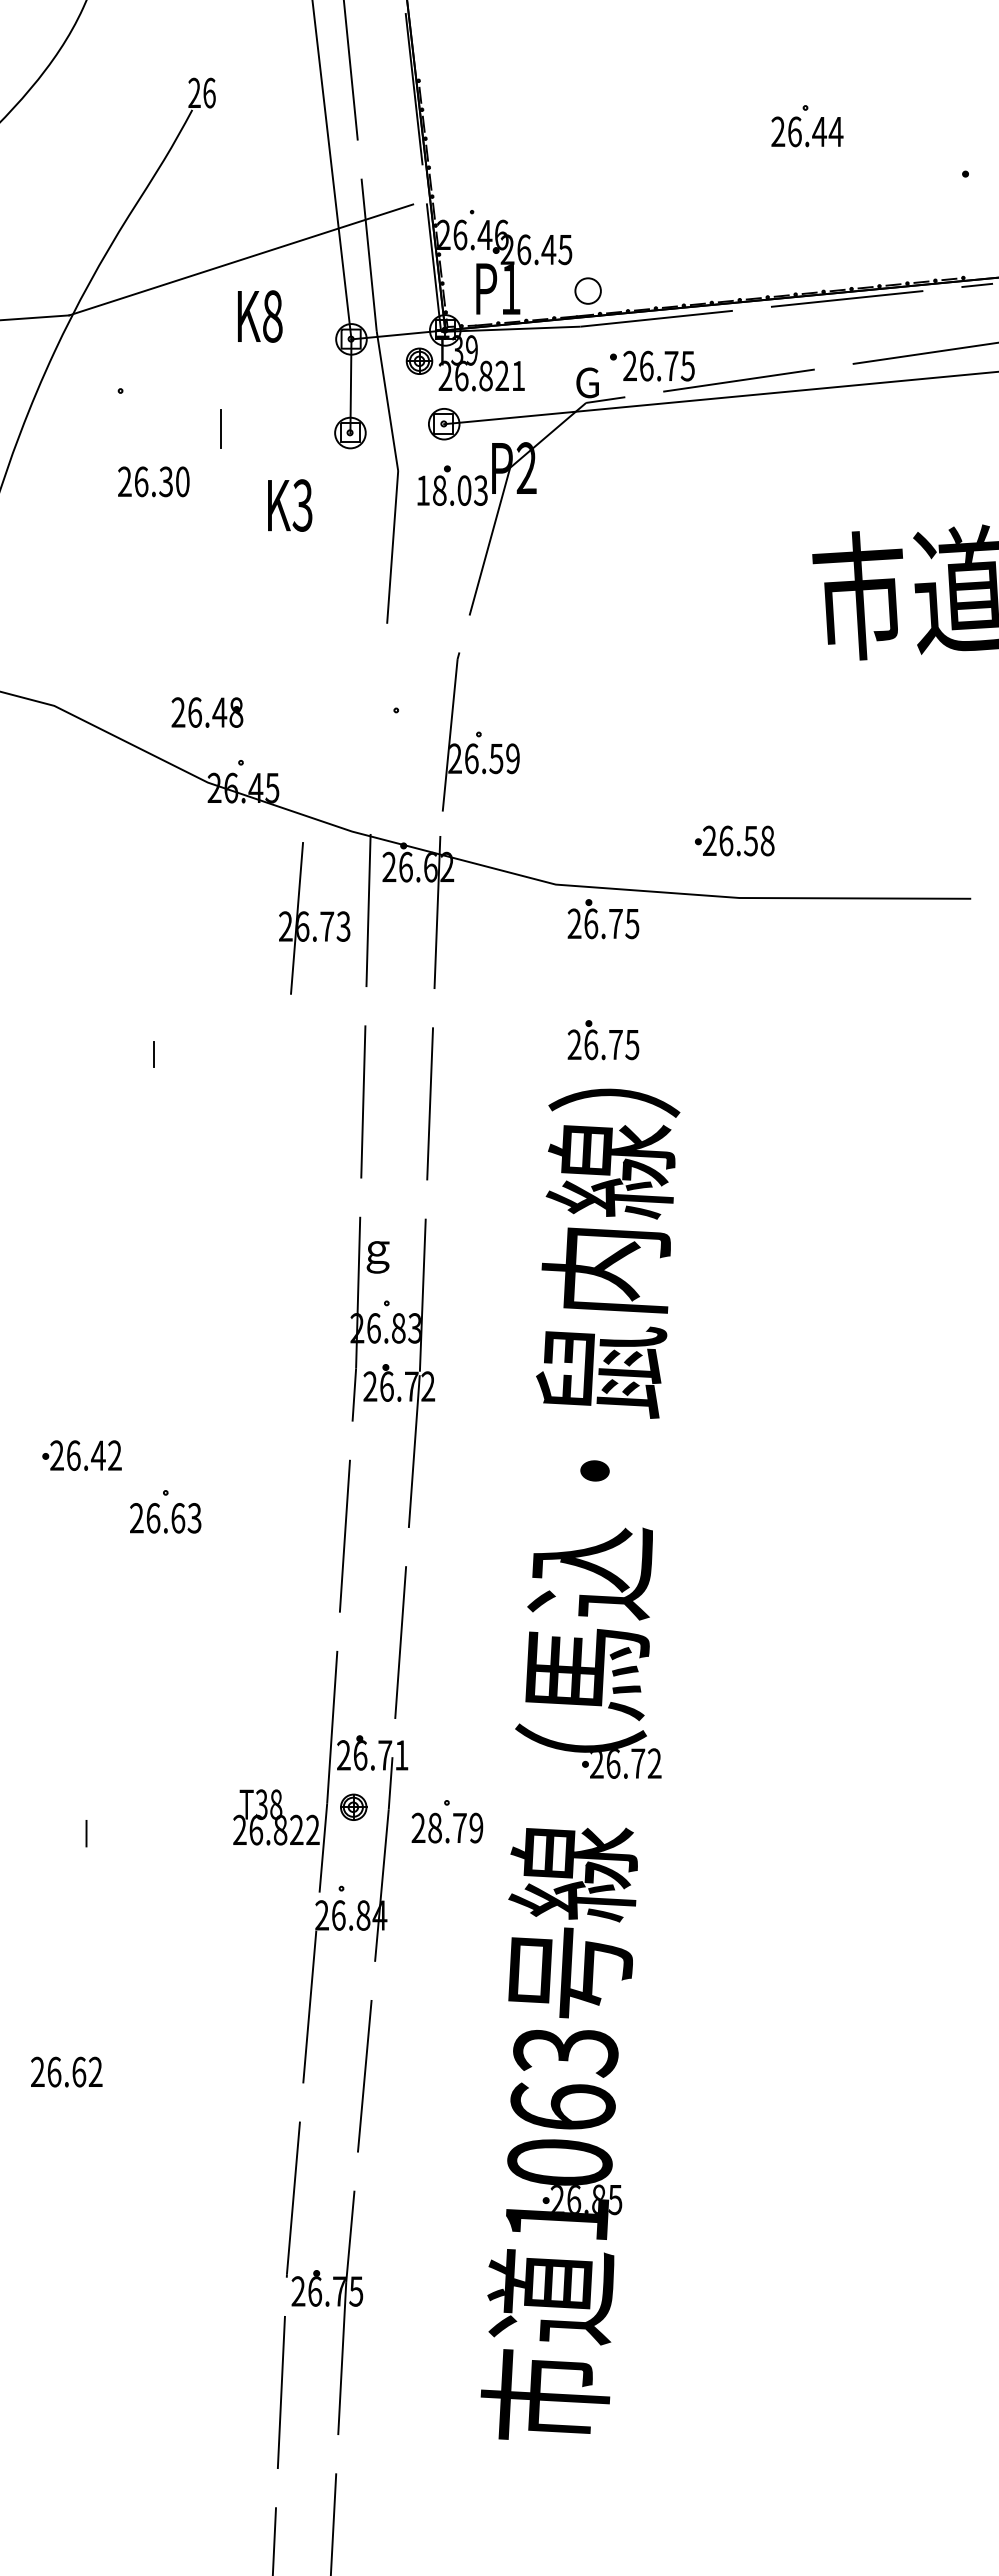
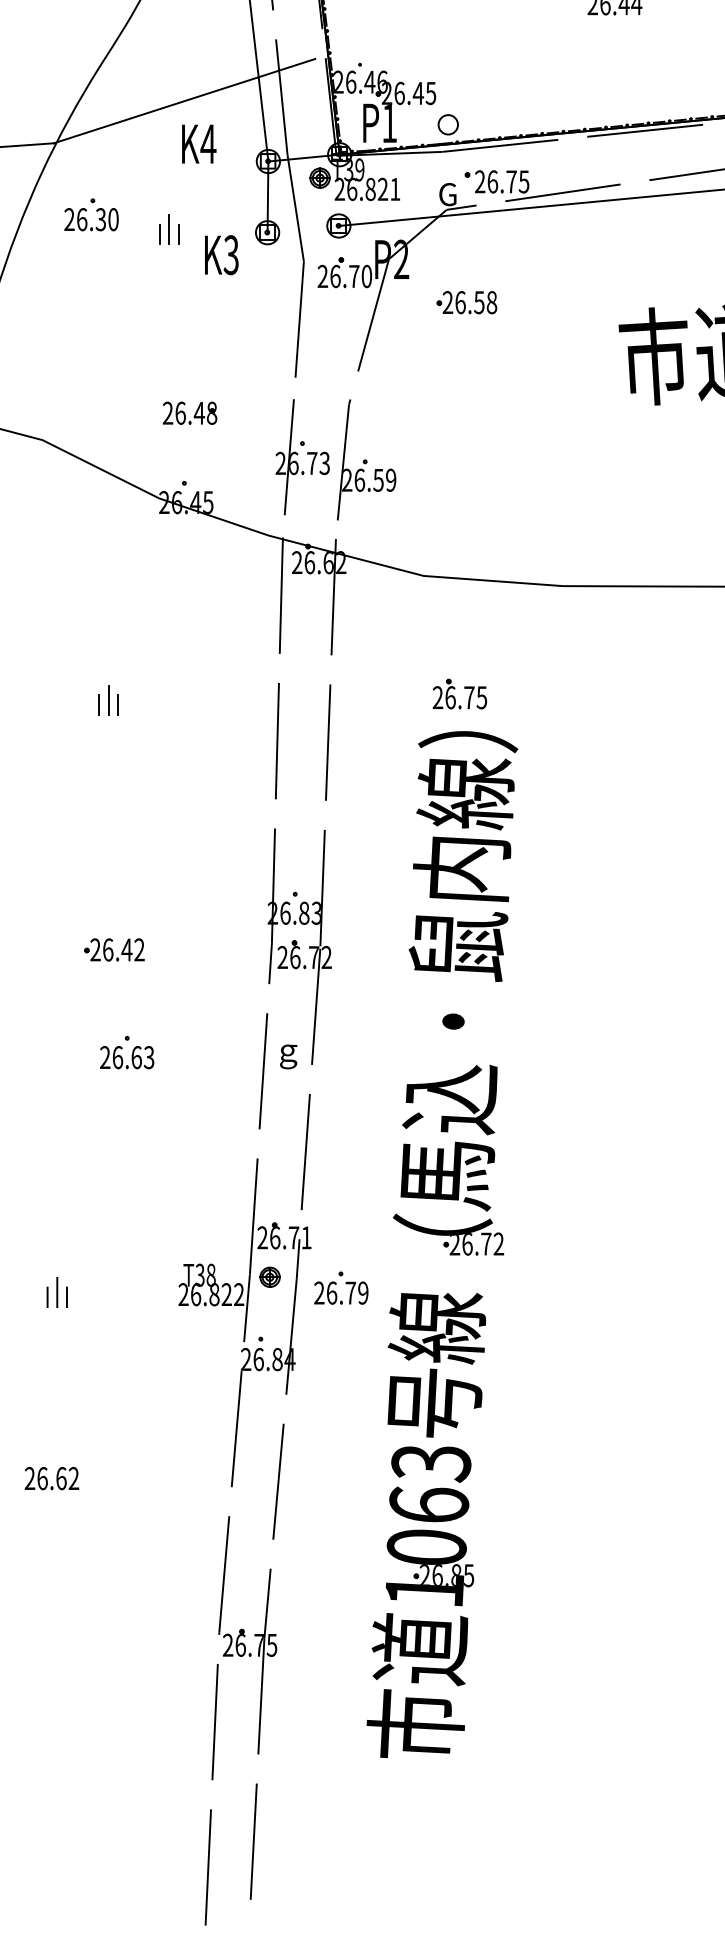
text: (272, 316) -> (208, 144), K8 -> K4
line: (208, 435) -> (159, 234), added
line: (233, 435) -> (178, 234), added
text: (153, 481) -> (91, 219), moved
text: (451, 490) -> (344, 276), 18.03 -> 26.70
text: (290, 505) -> (222, 255), moved
part: (207, 712) -> (190, 413), moved
part: (734, 840) -> (466, 302), moved
part: (308, 915) -> (298, 455), moved
part: (596, 922) -> (454, 604), removed
line: (141, 1047) -> (108, 699), added
line: (128, 1054) -> (98, 705), added
text: (377, 1257) -> (288, 1057), moved
part: (81, 1455) -> (114, 949), moved
line: (73, 1827) -> (57, 1292), added
text: (435, 1827) -> (332, 1292), 28.79 -> 26.79
line: (60, 1833) -> (47, 1297), added

